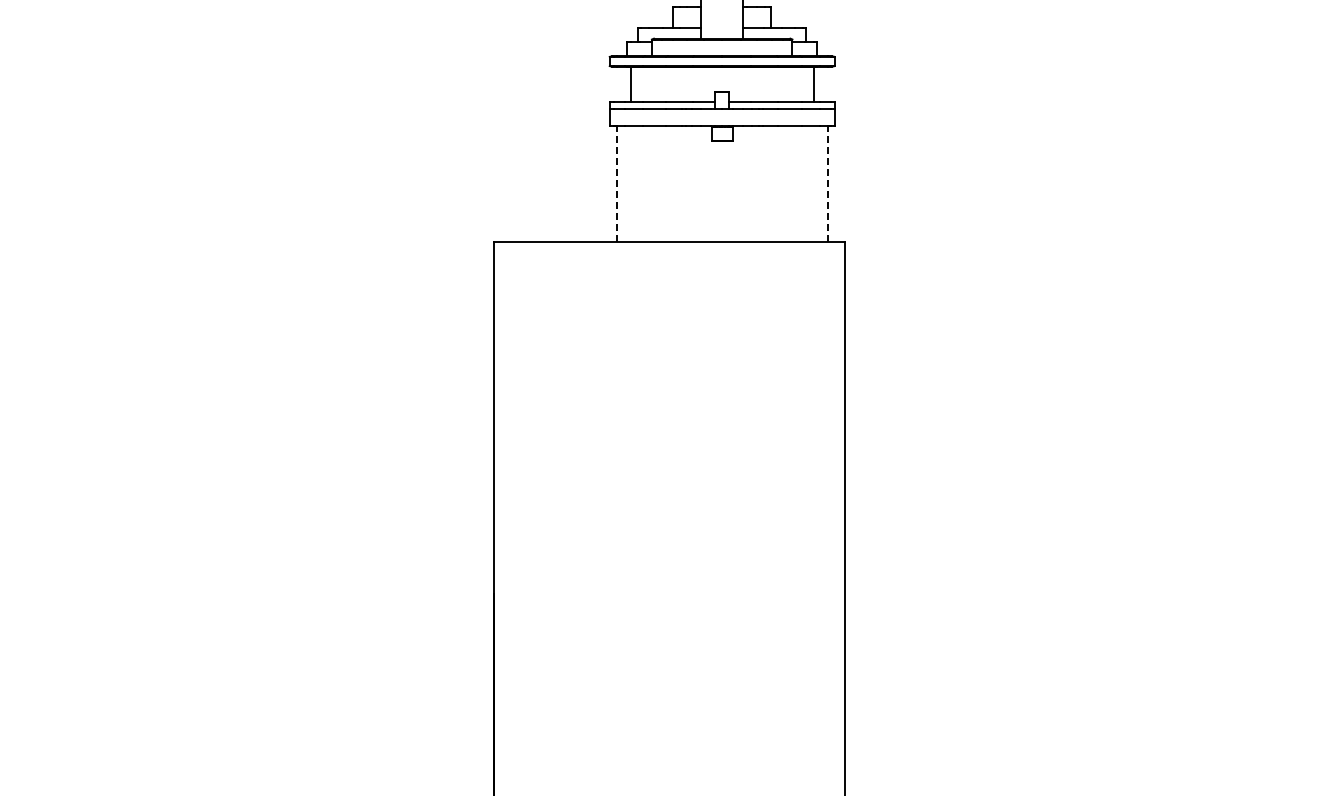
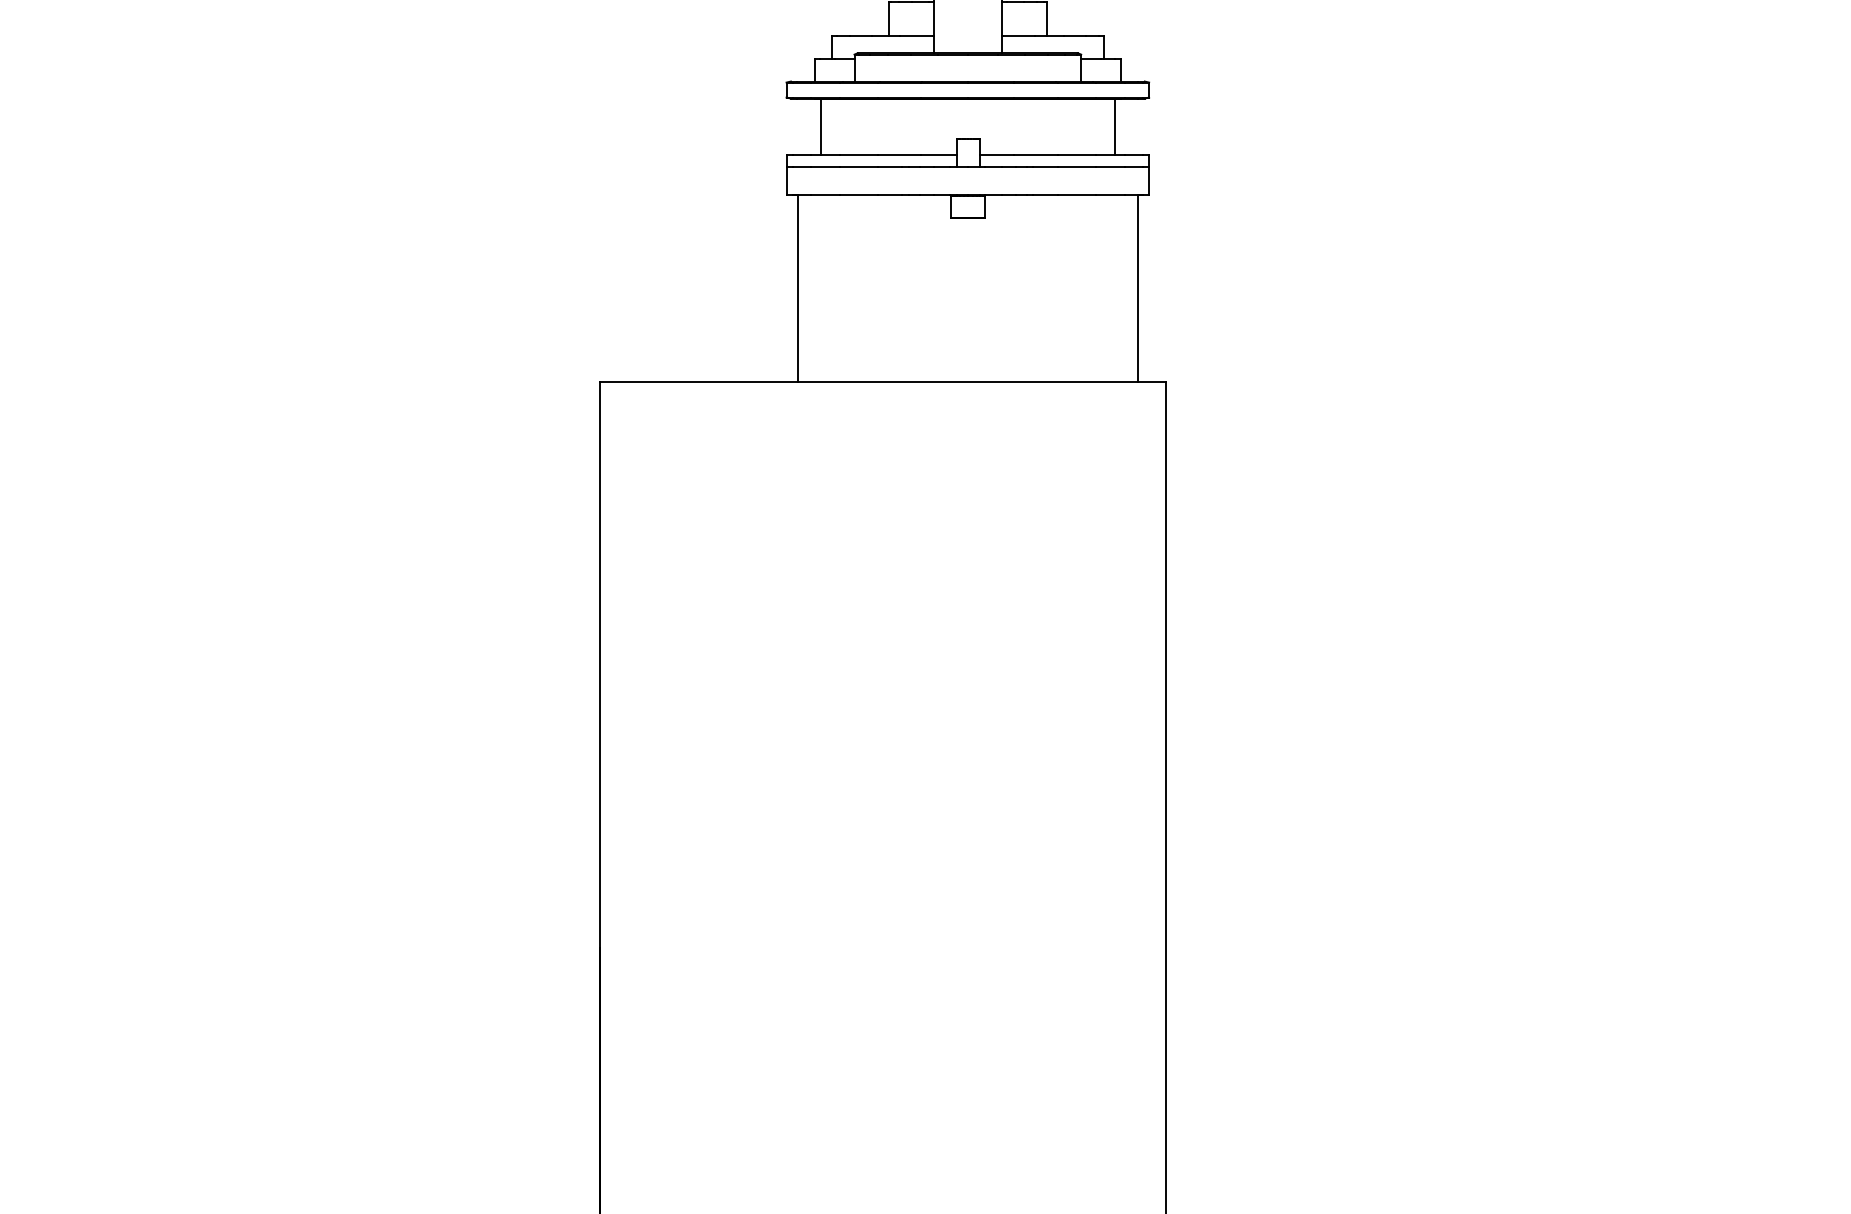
line: (616, 184) -> (797, 288), dashed -> solid
line: (827, 184) -> (1137, 288), dashed -> solid

